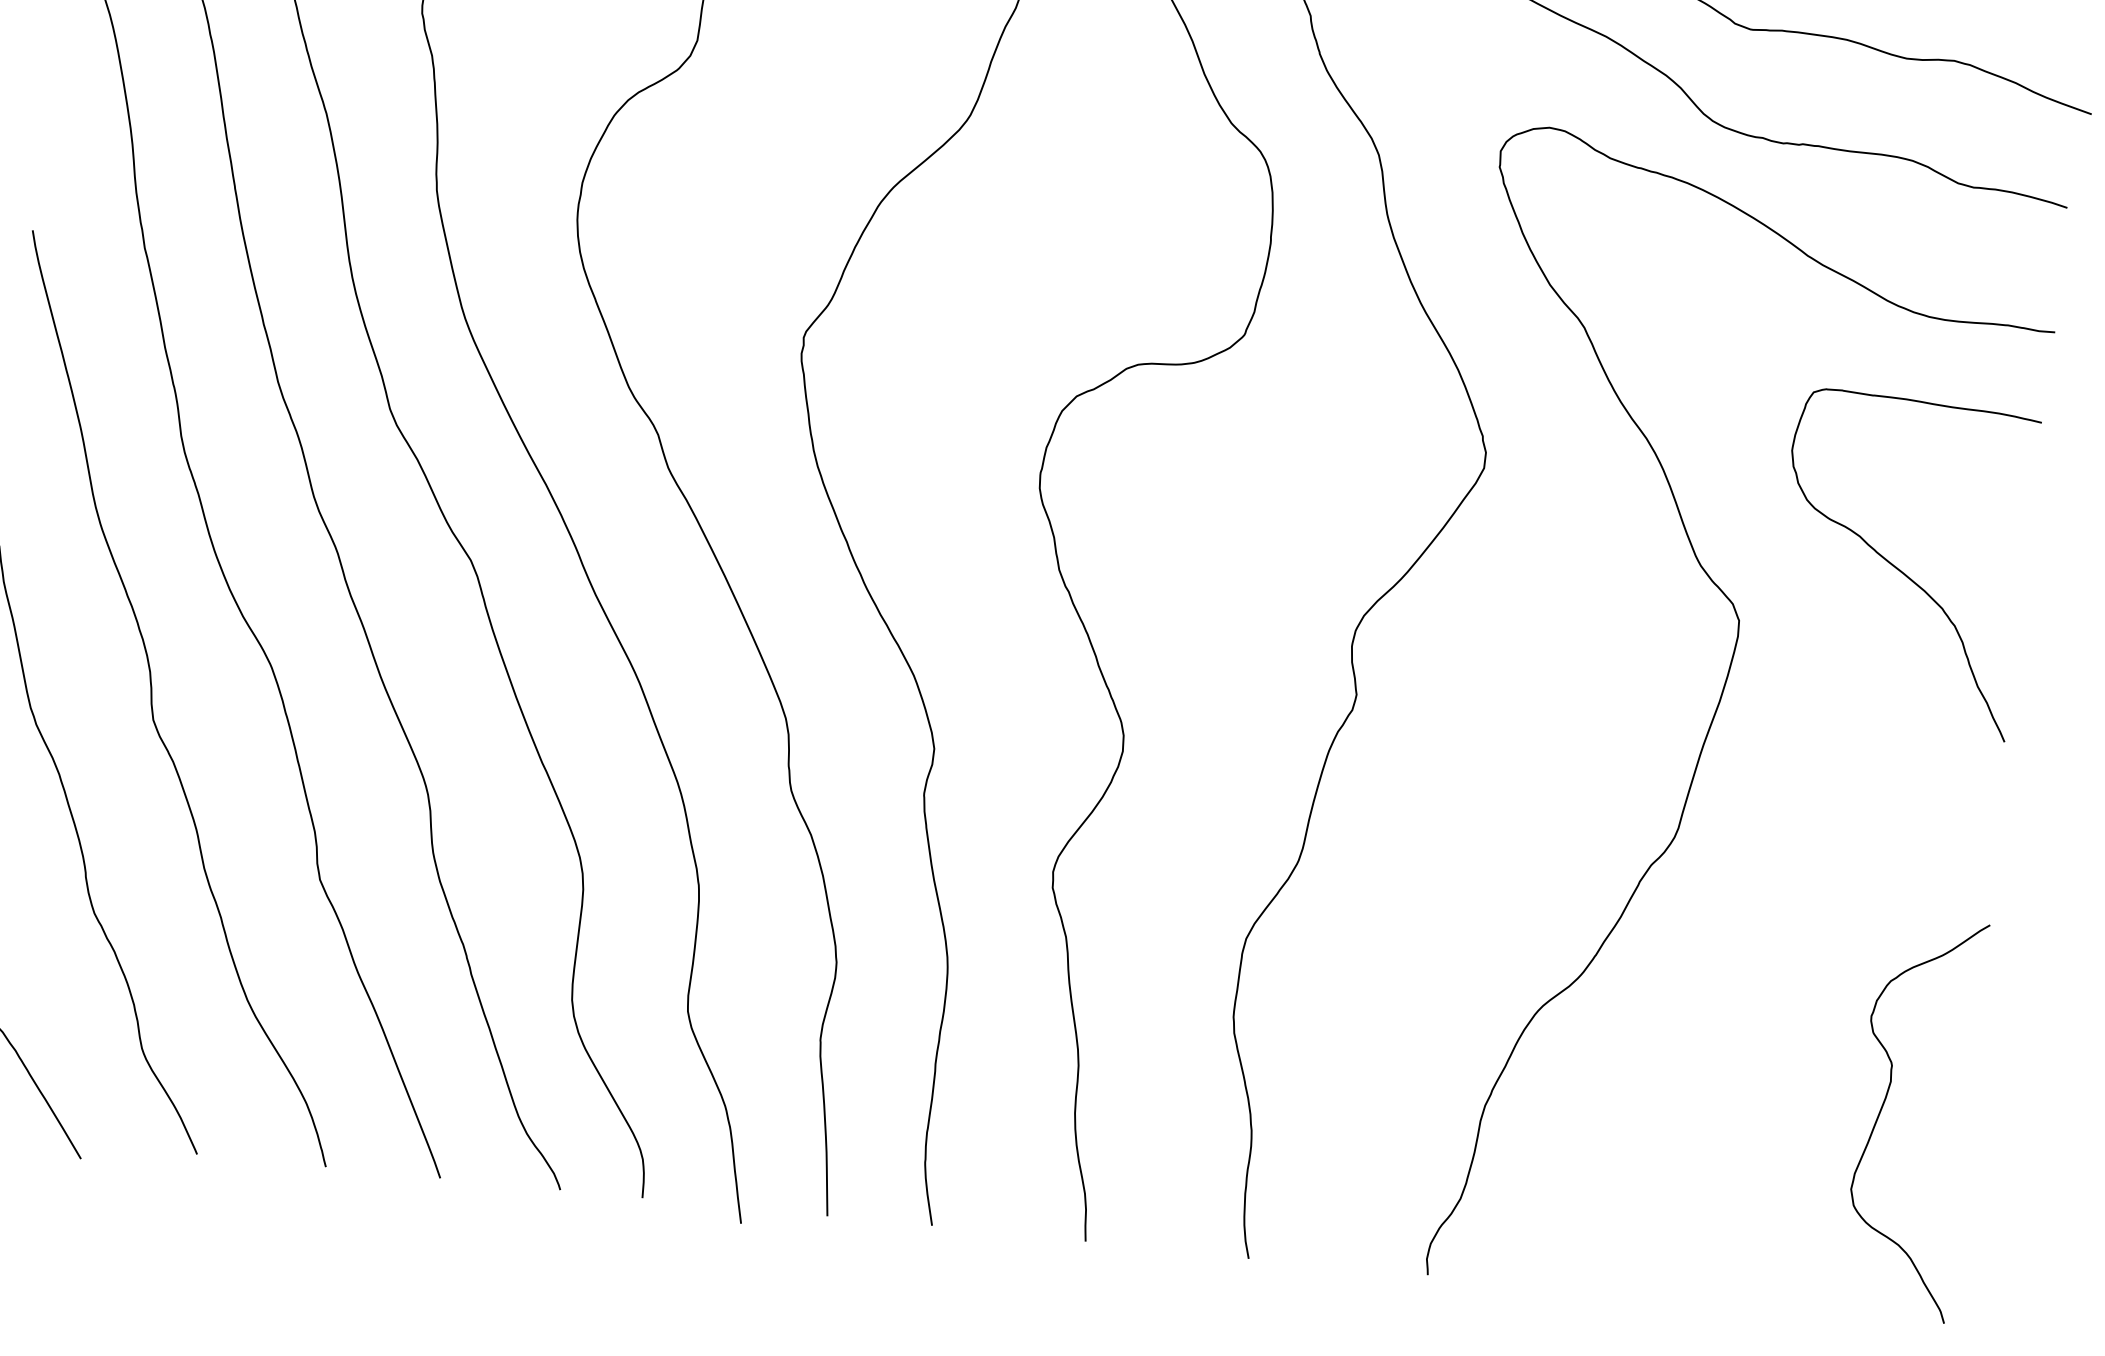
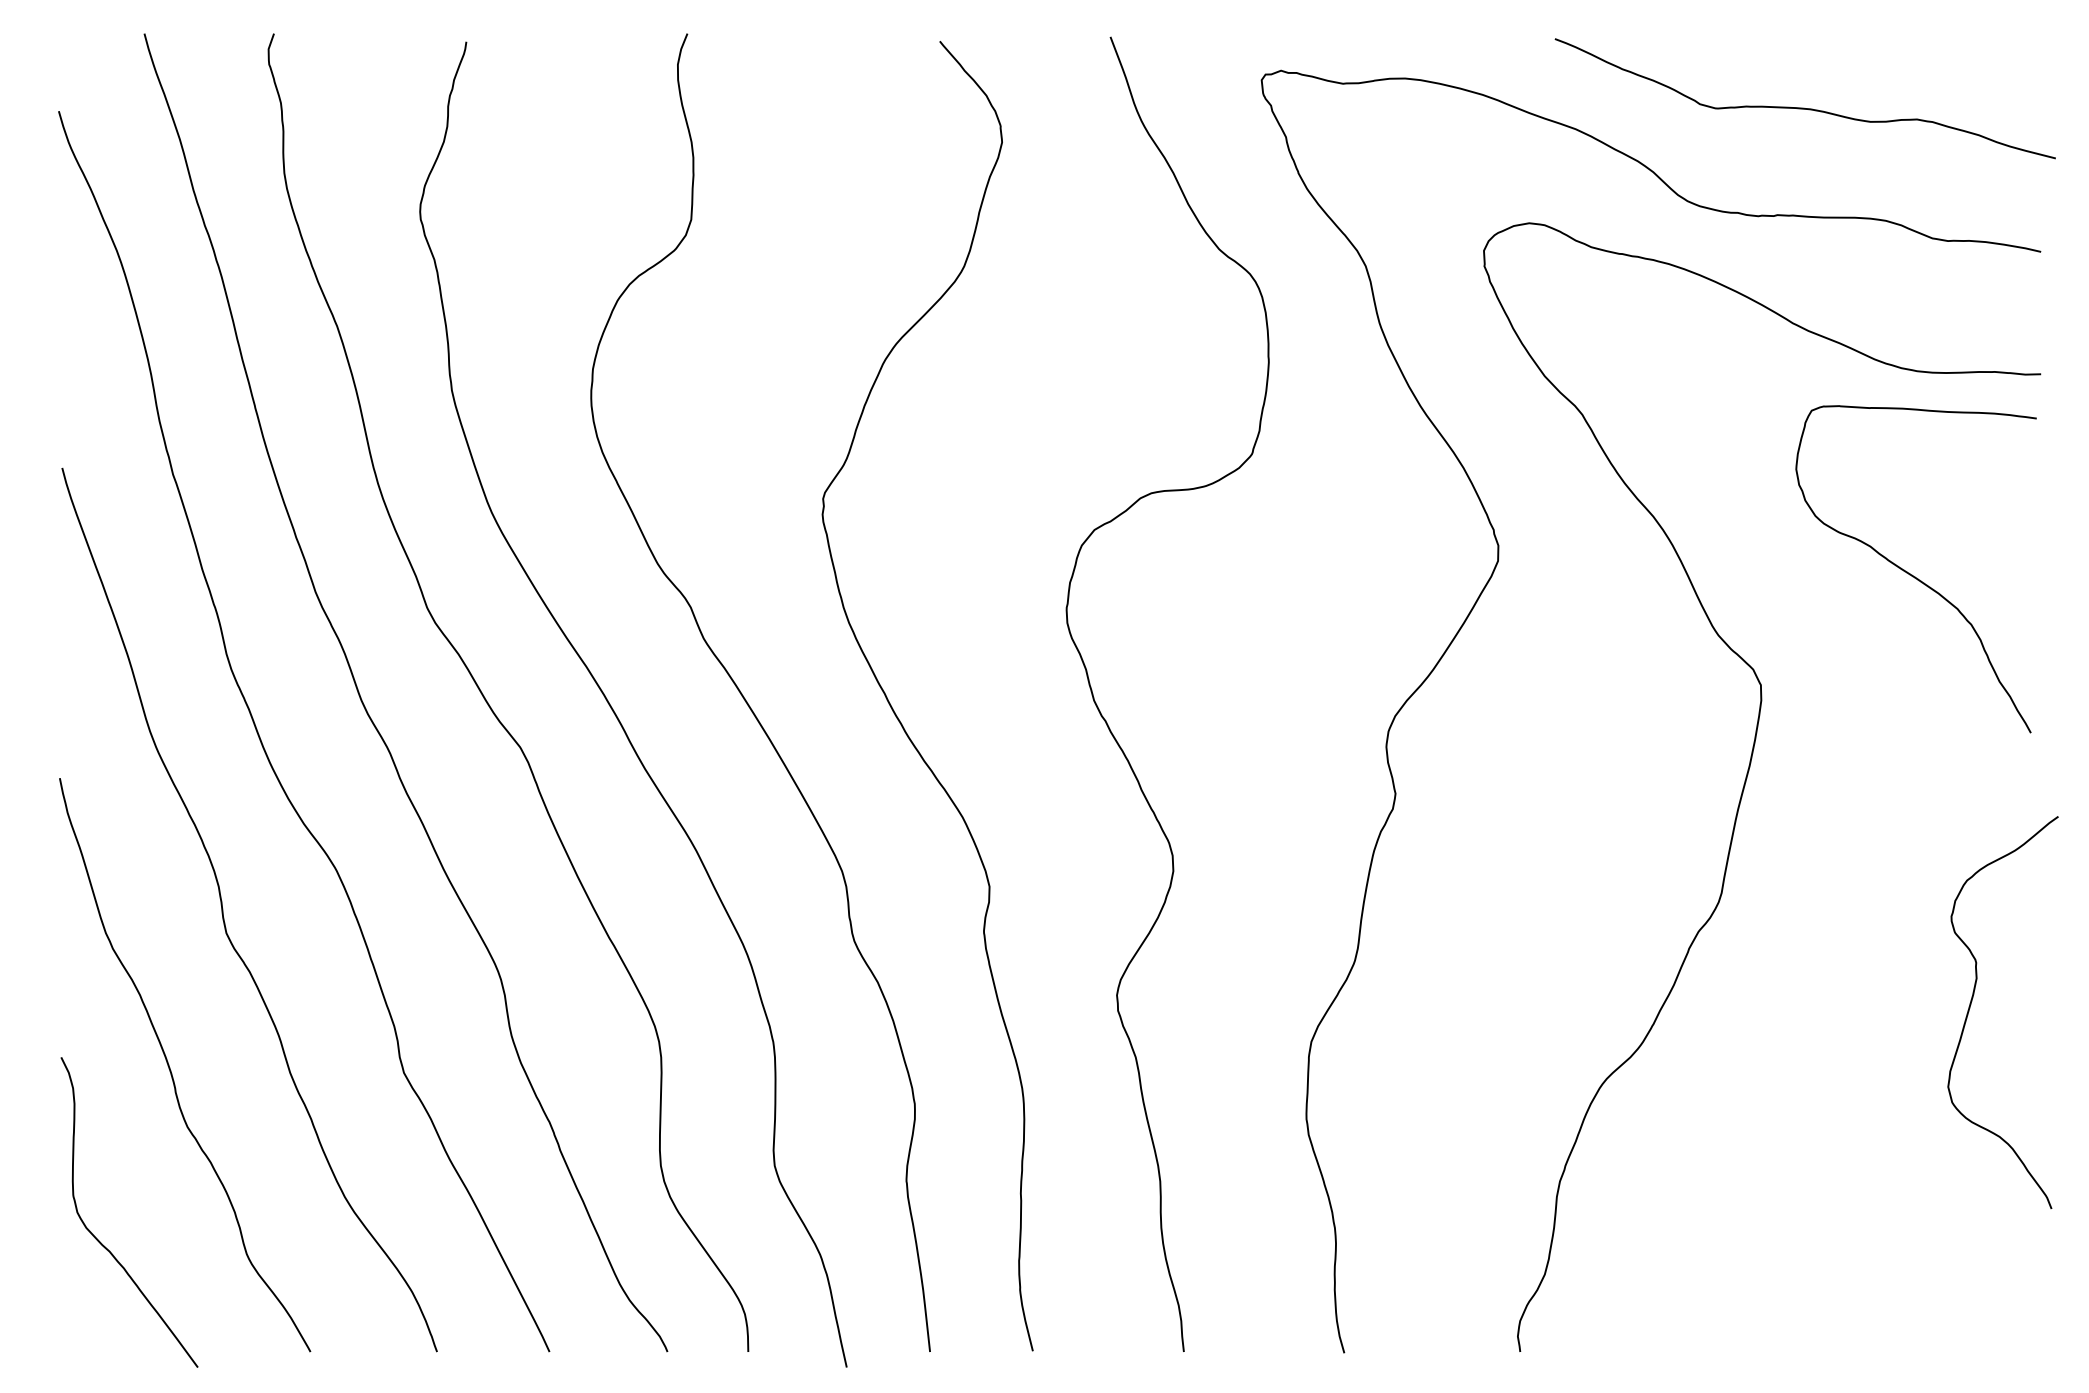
curve: (1899, 569) -> (1912, 574), moved
curve: (1884, 1104) -> (1972, 1001), moved

